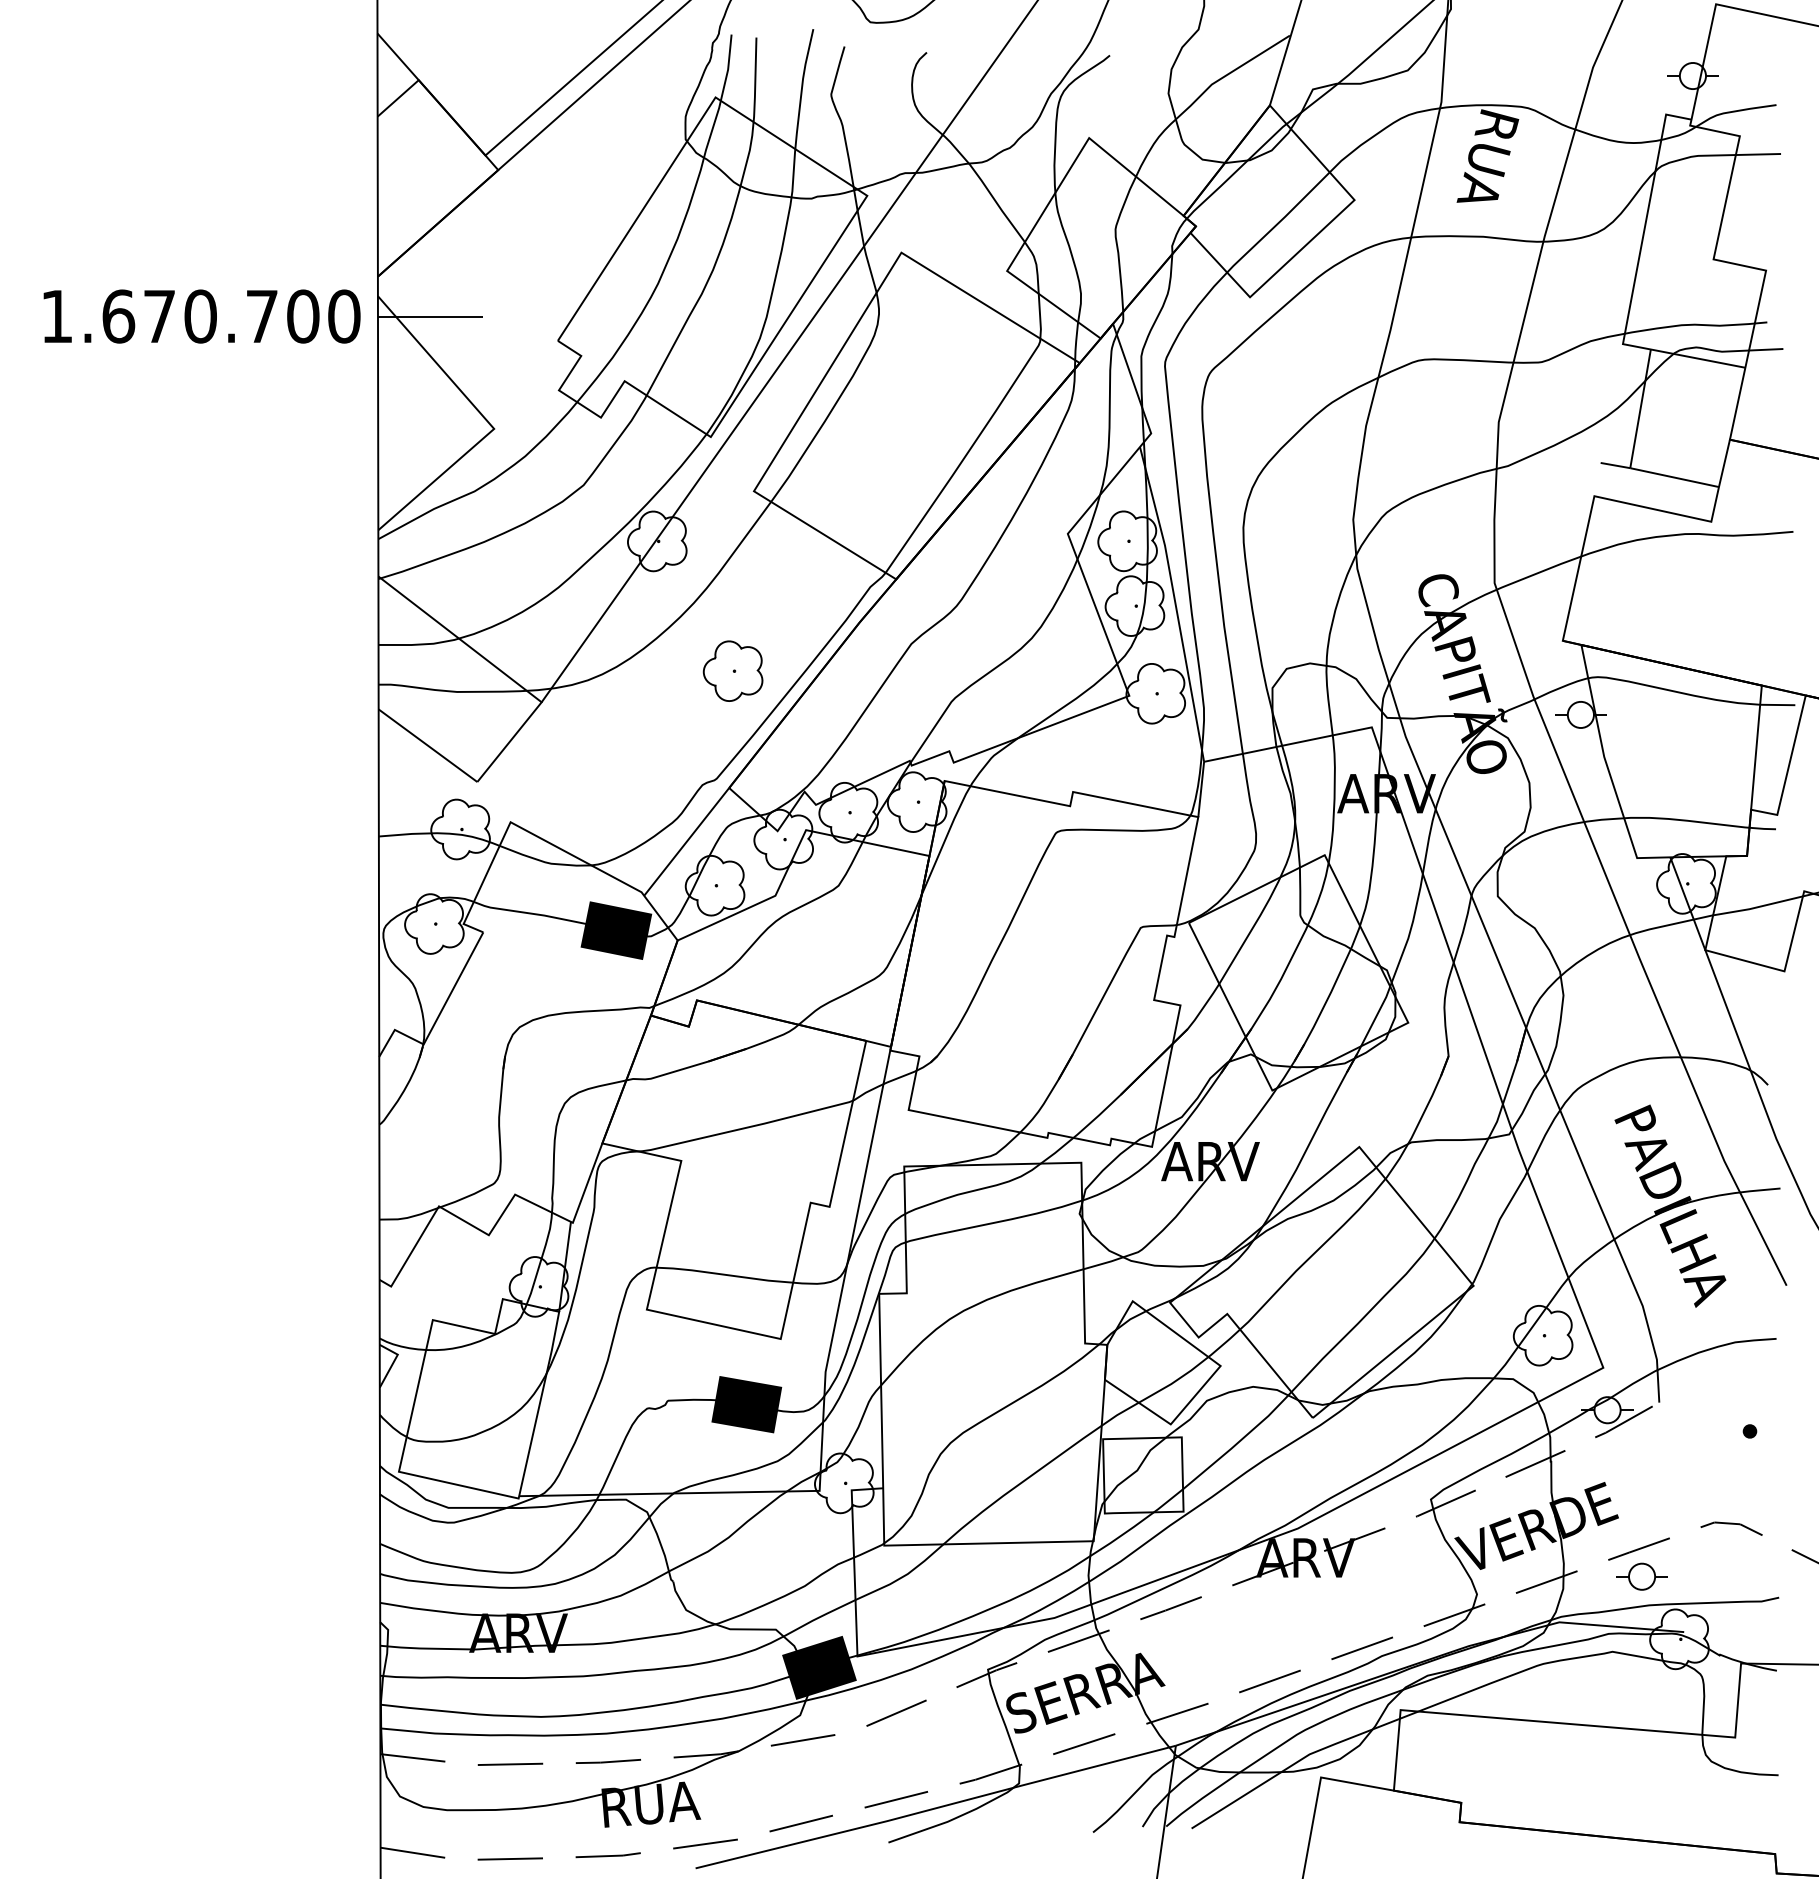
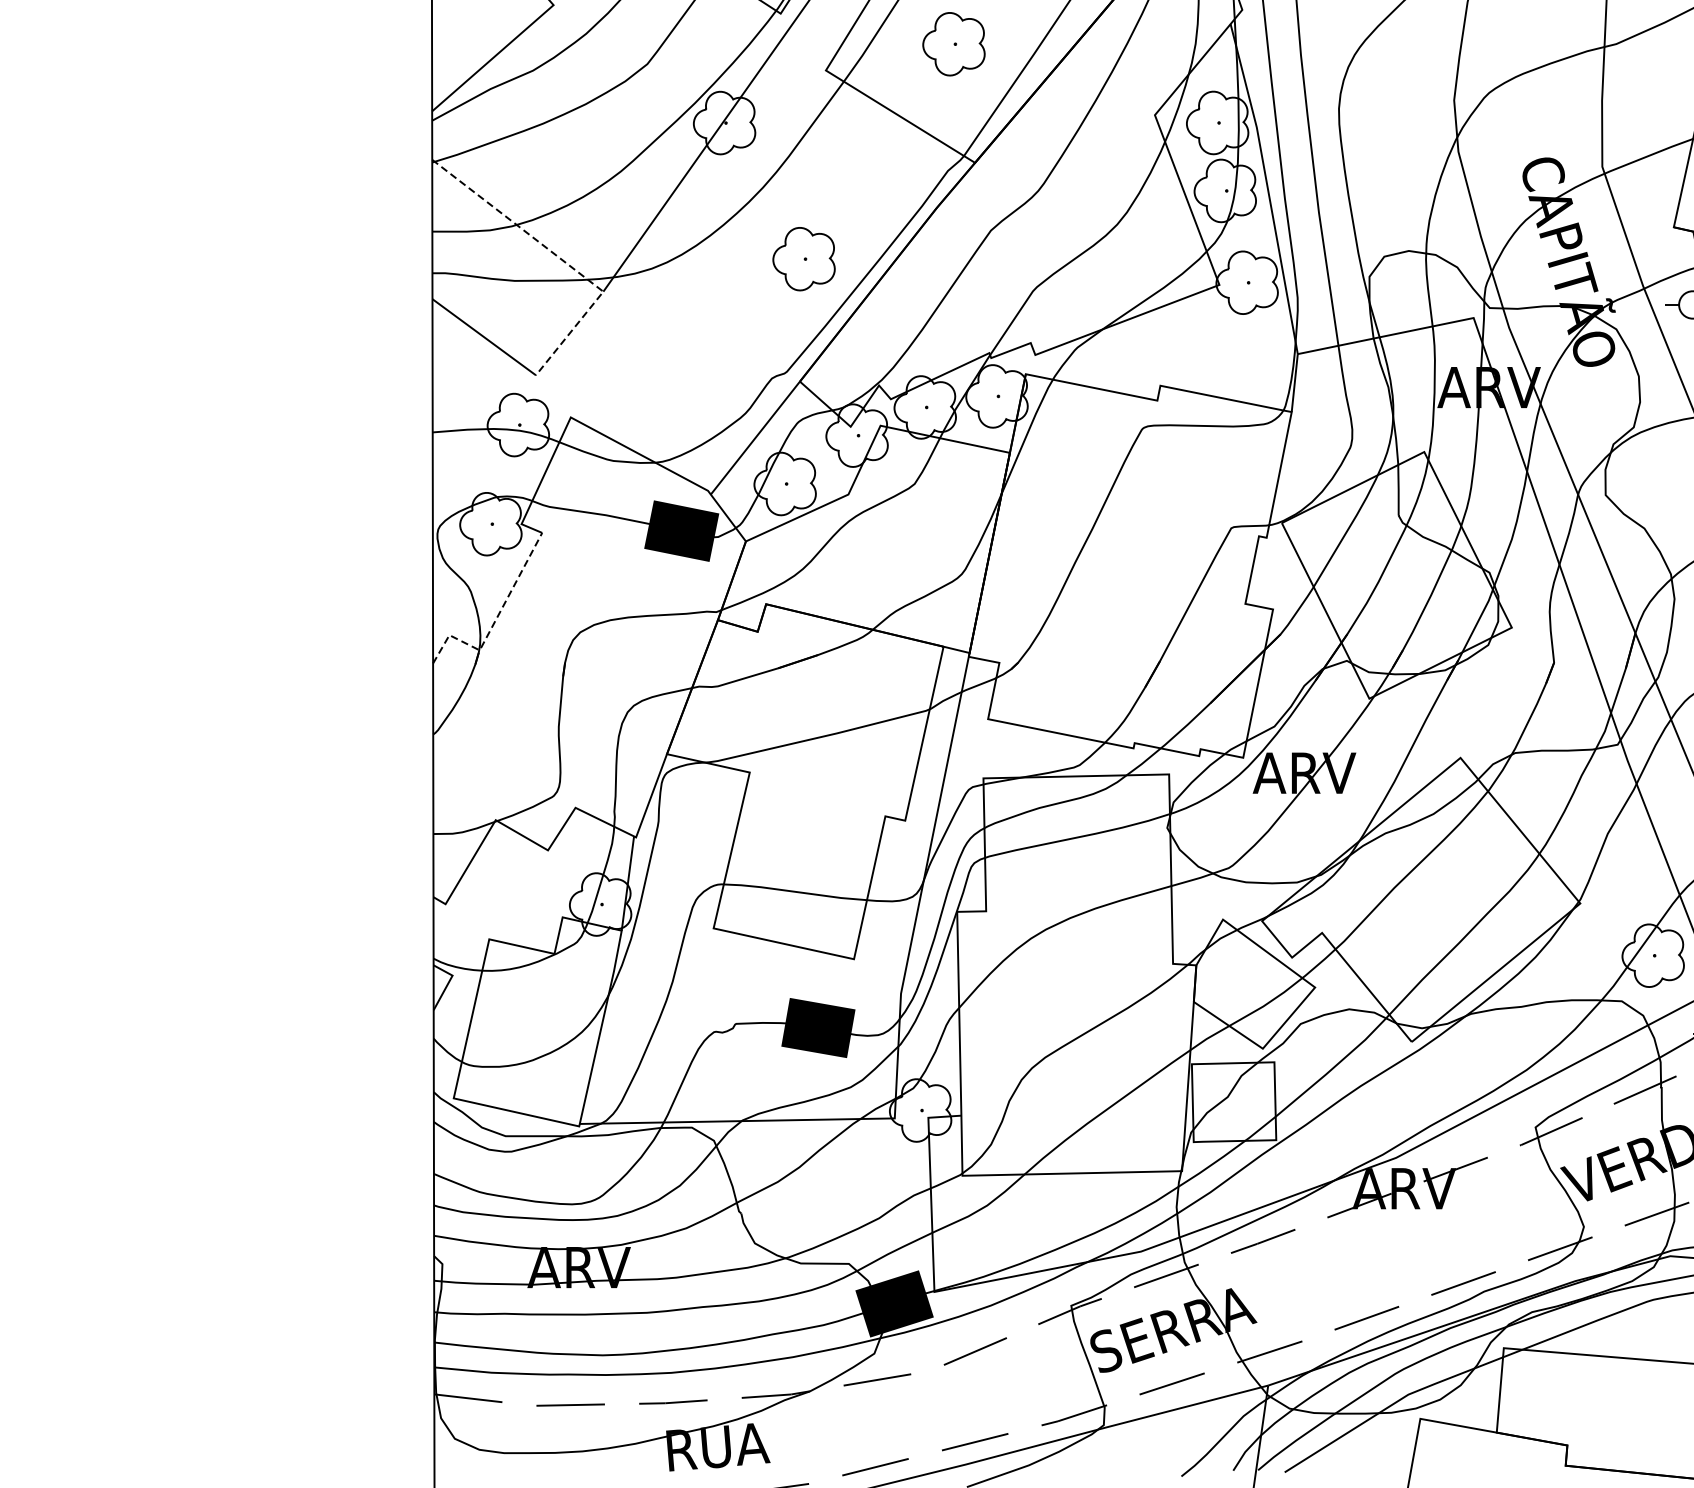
part: (875, 465) -> (953, 43), added
line: (501, 671) -> (561, 259), solid -> dashed
line: (437, 1017) -> (494, 622), solid -> dashed

